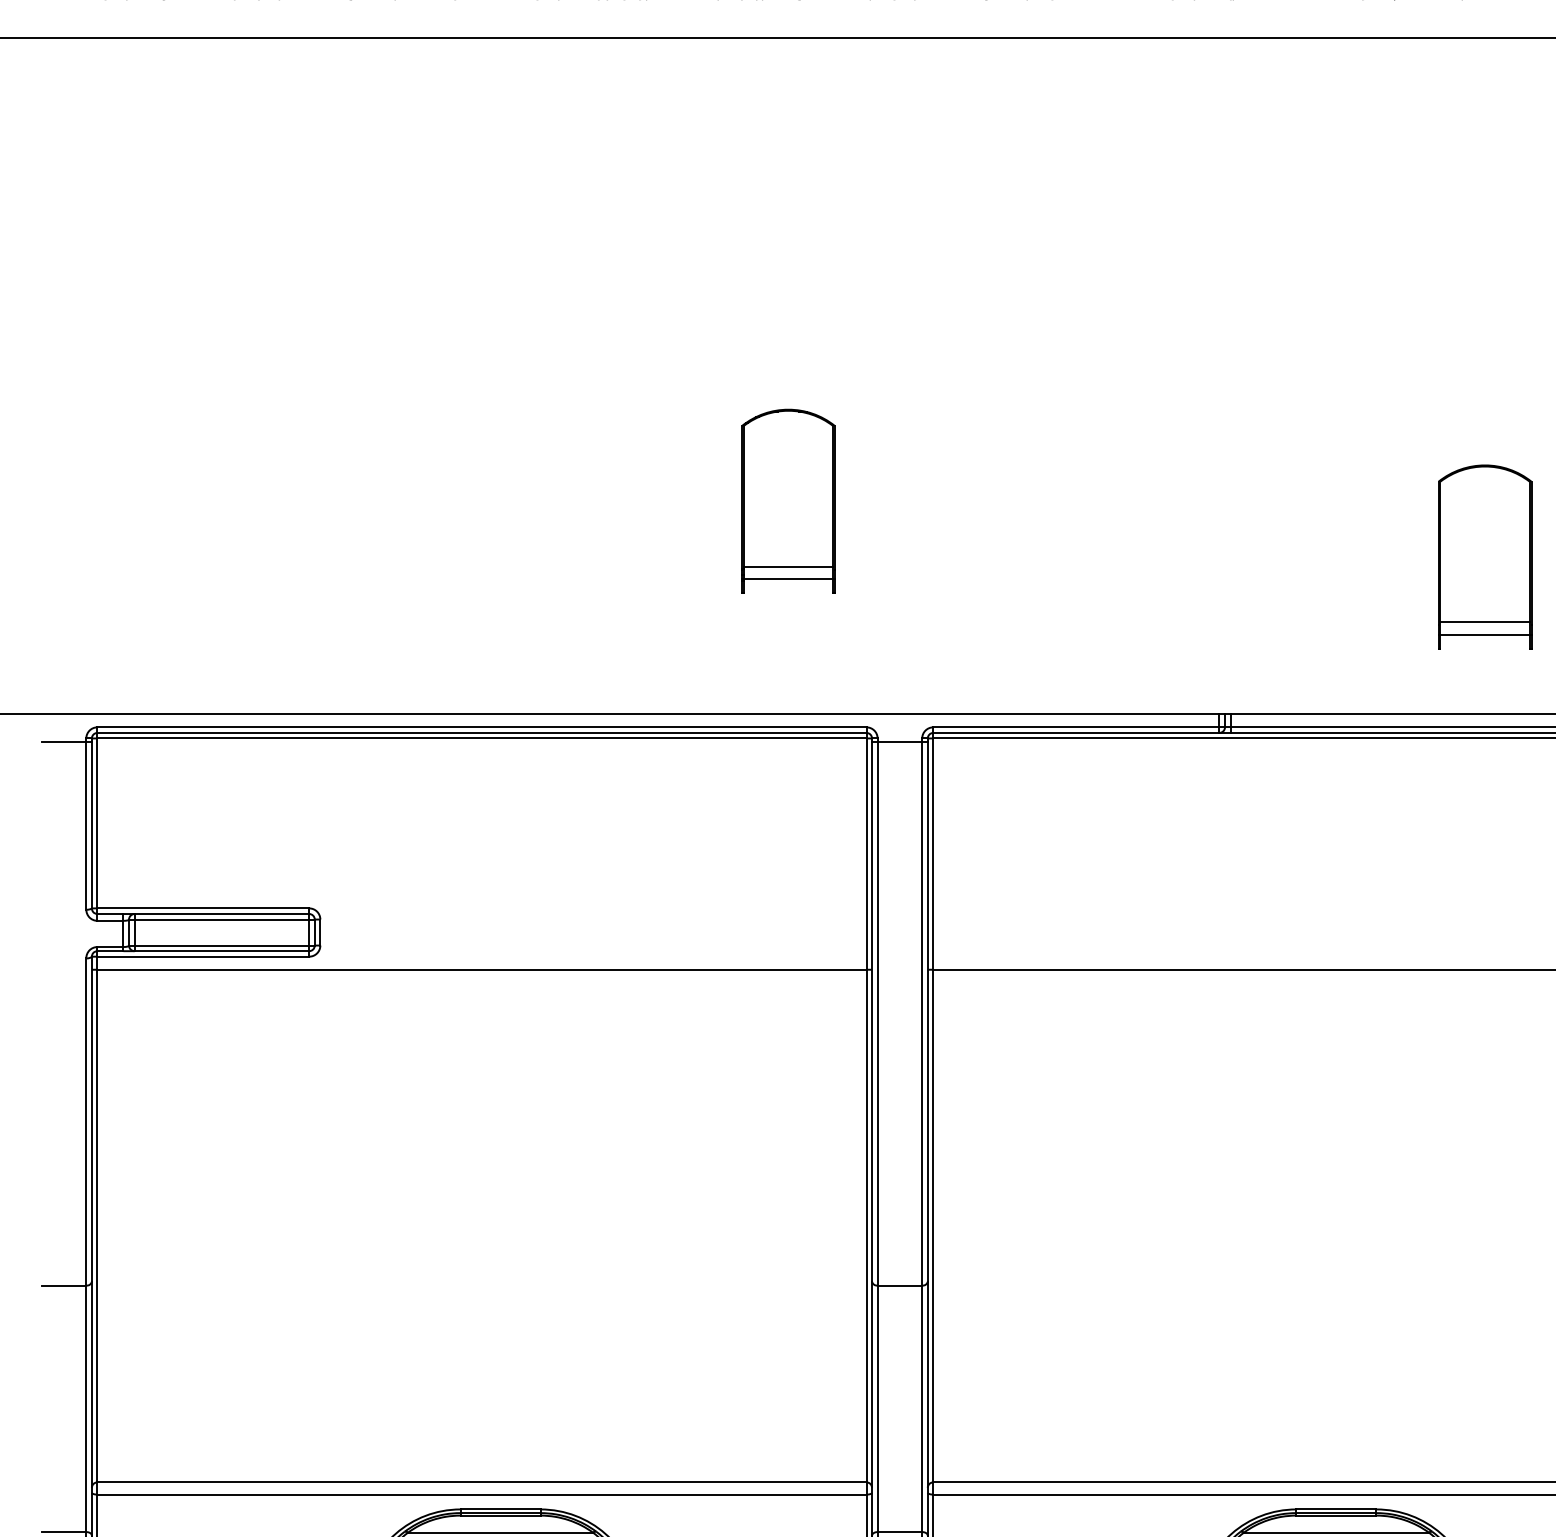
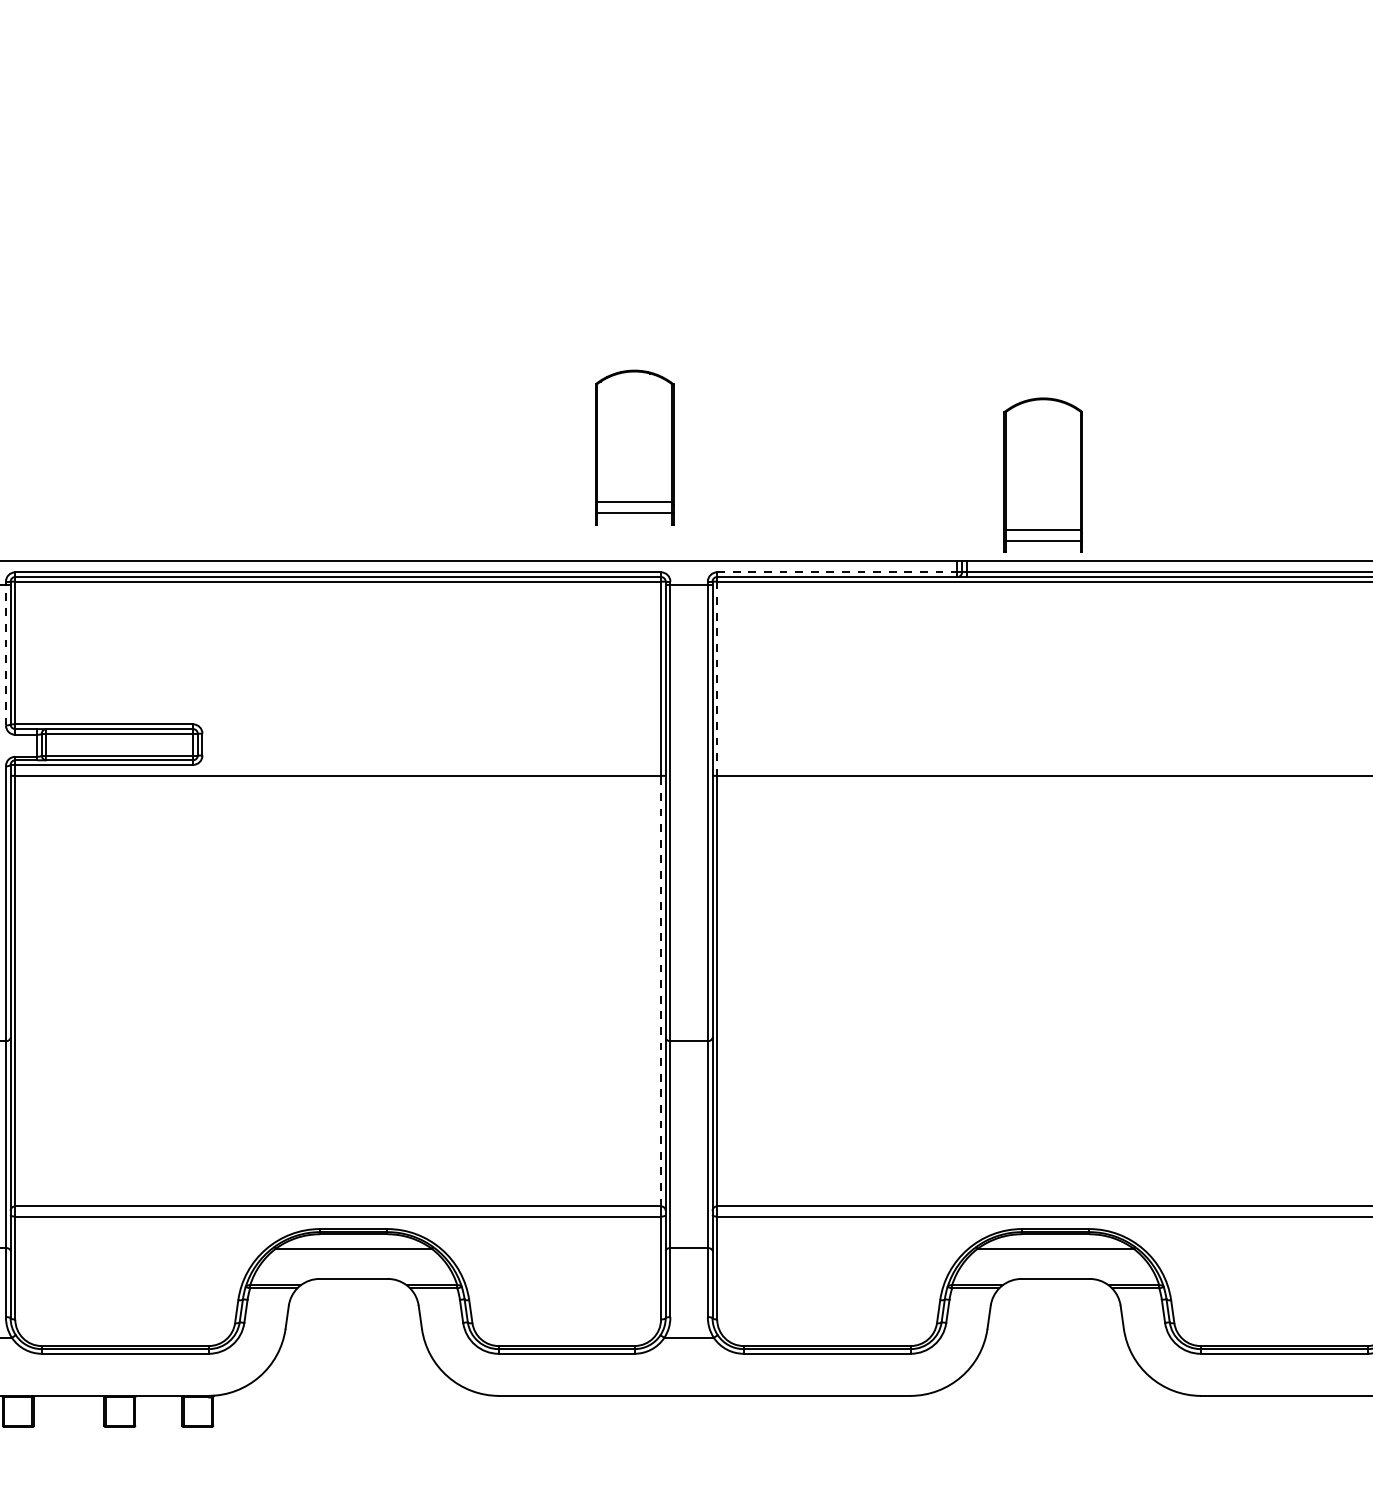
part: (788, 501) -> (634, 447), moved
part: (1483, 556) -> (1042, 474), moved
line: (1076, 727) -> (837, 572), solid -> dashed
line: (85, 825) -> (5, 654), solid -> dashed
line: (933, 854) -> (717, 679), solid -> dashed
line: (867, 1225) -> (661, 990), solid -> dashed

